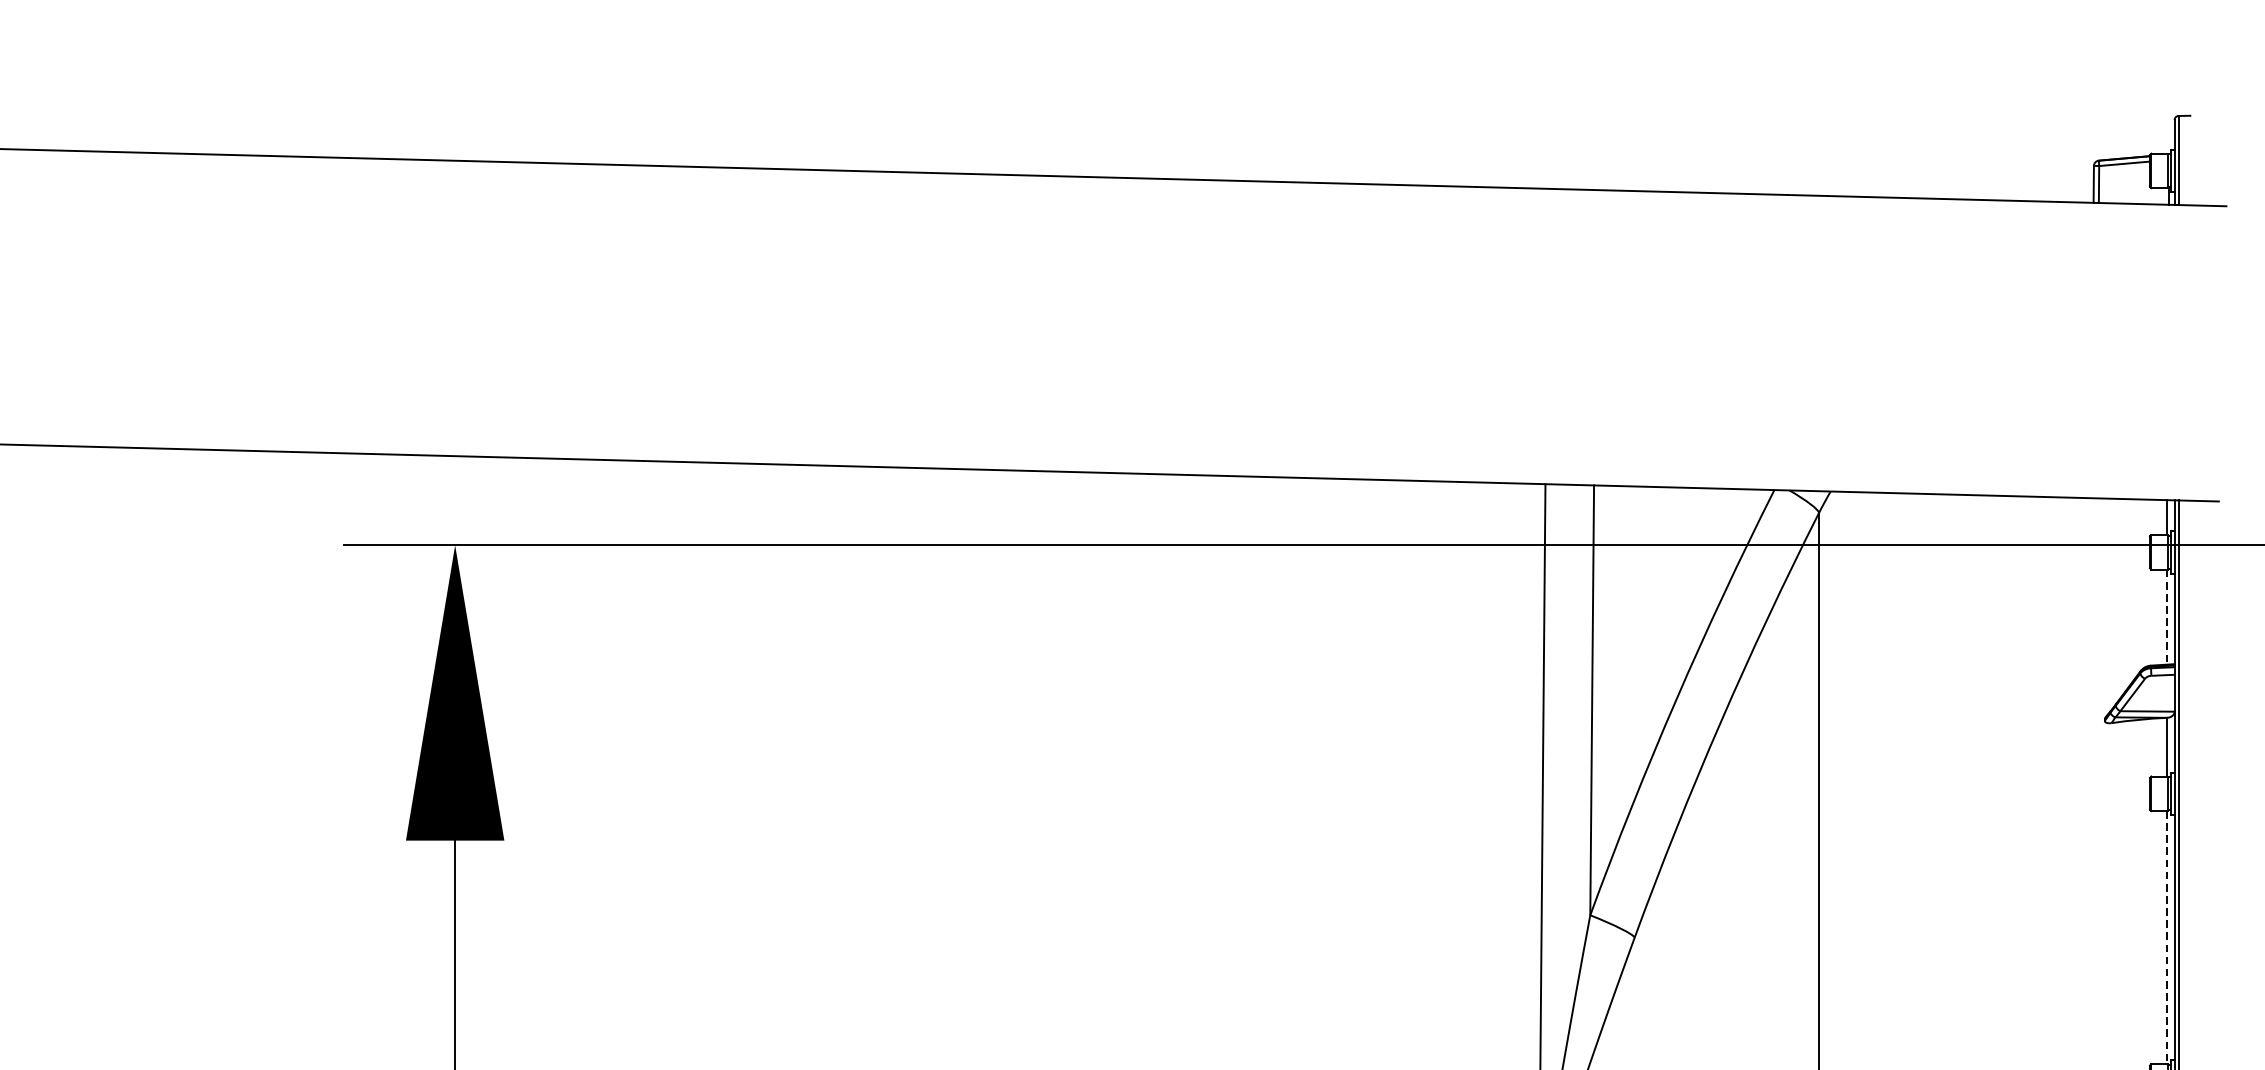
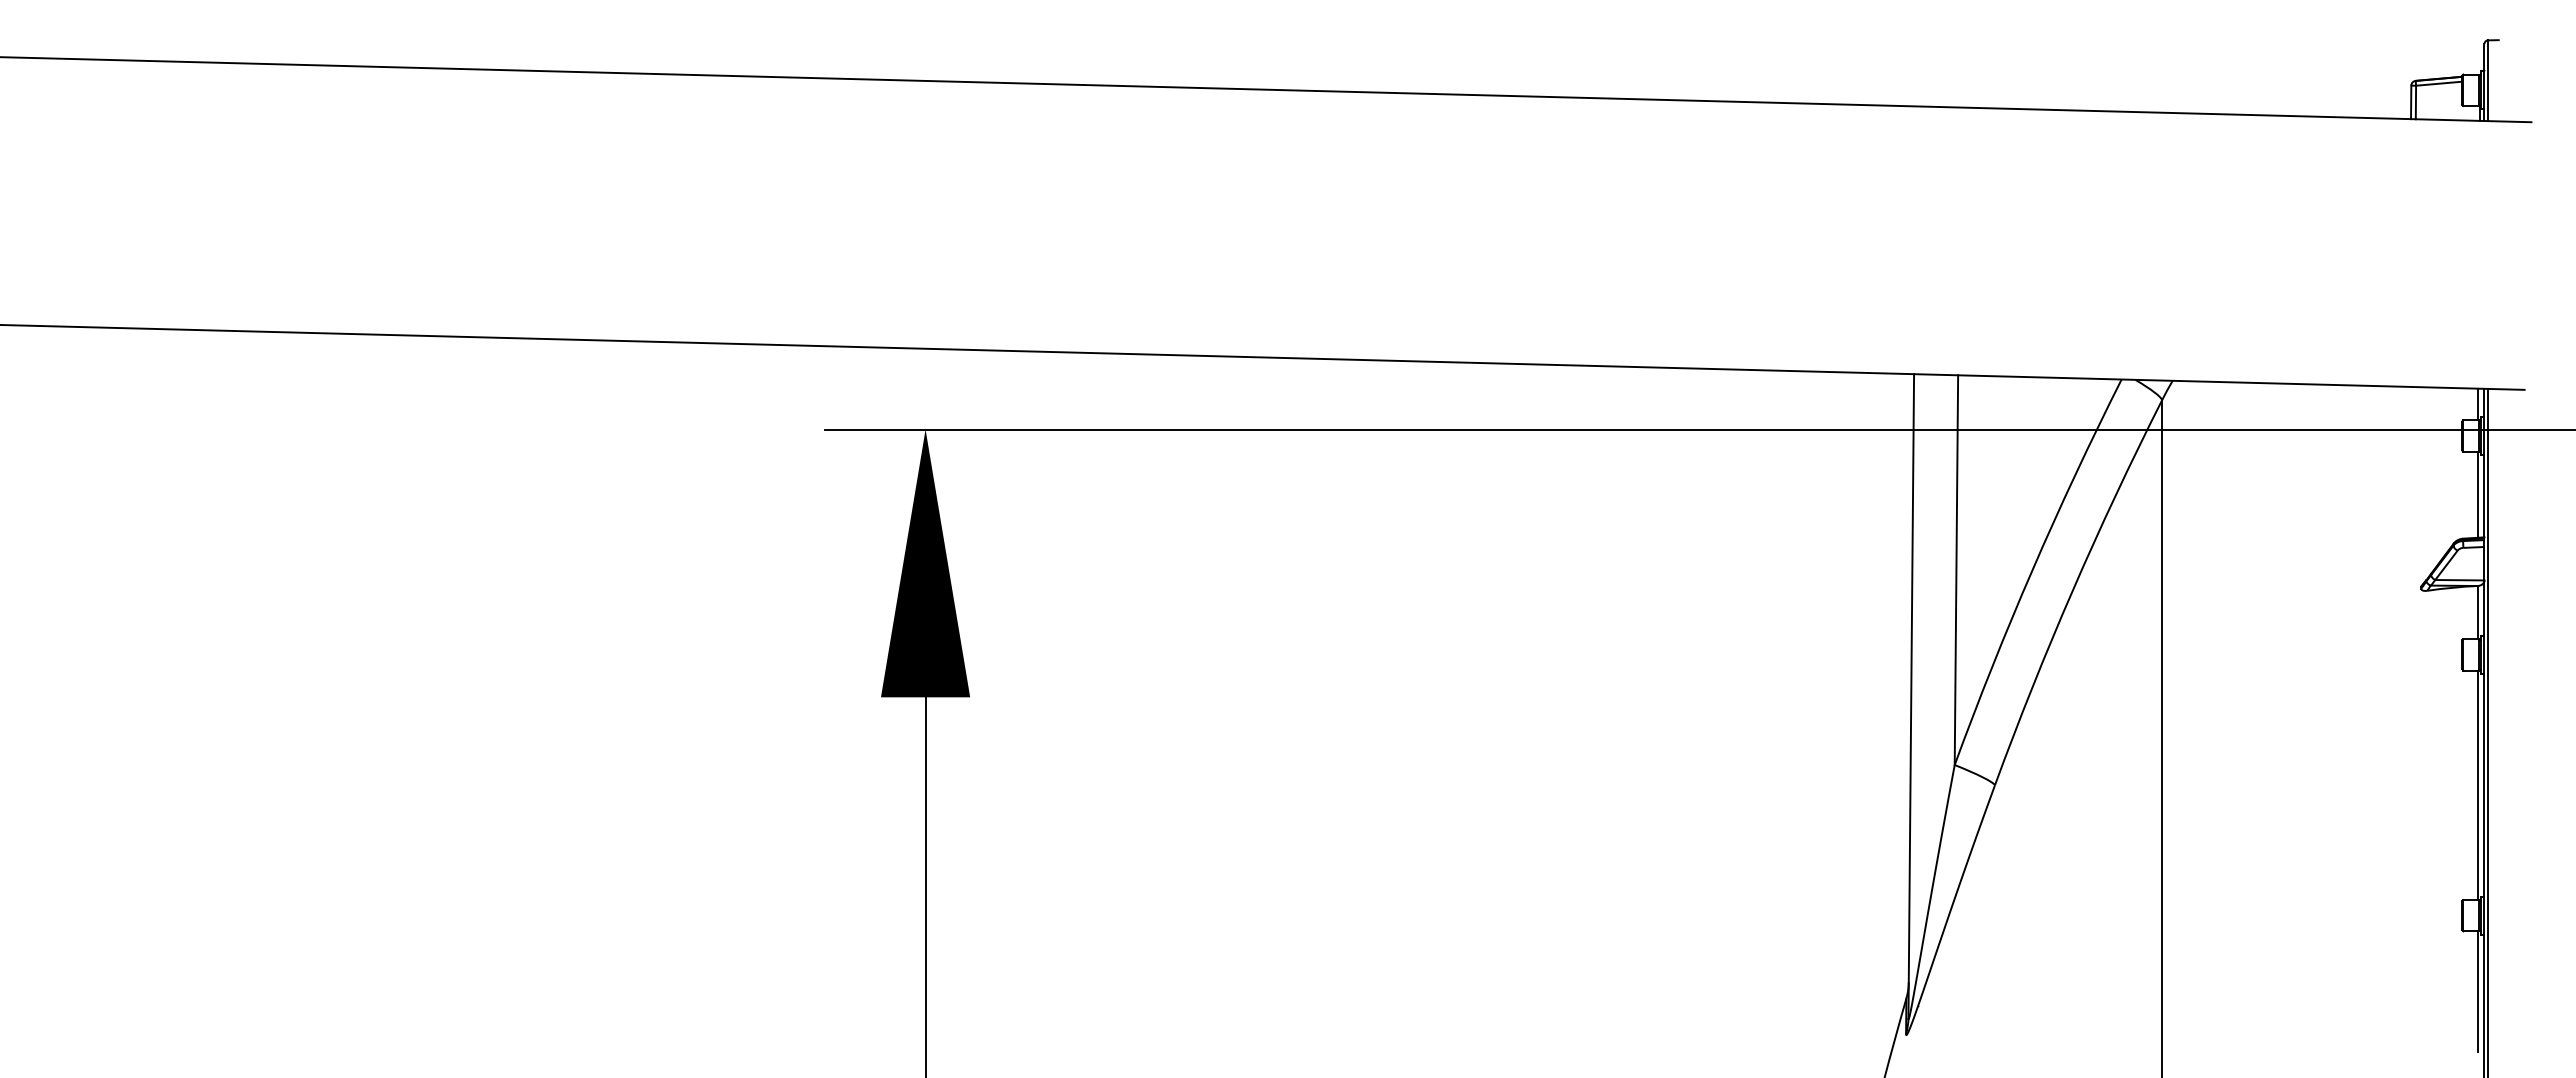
line: (2166, 618) -> (2477, 495), dashed -> solid
line: (2166, 937) -> (2477, 785), dashed -> solid

